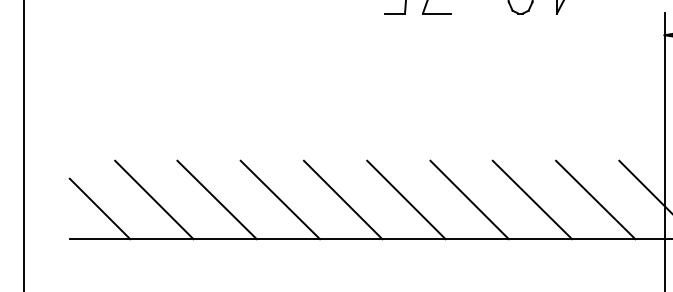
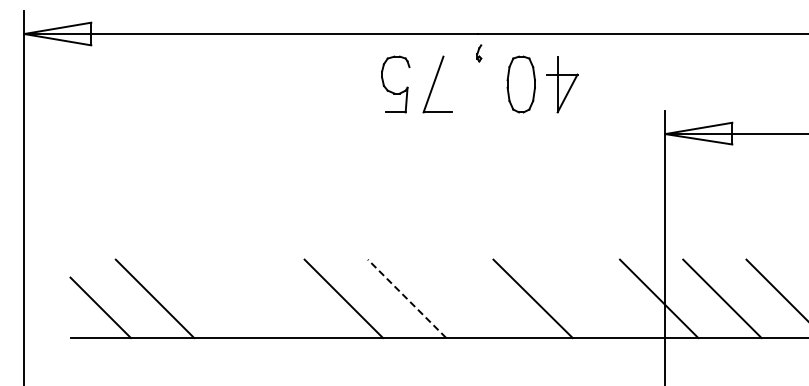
line: (216, 199) -> (217, 298), removed
line: (279, 199) -> (280, 298), removed
line: (405, 199) -> (406, 298), solid -> dashed
line: (469, 199) -> (470, 298), removed
line: (595, 199) -> (596, 298), removed

